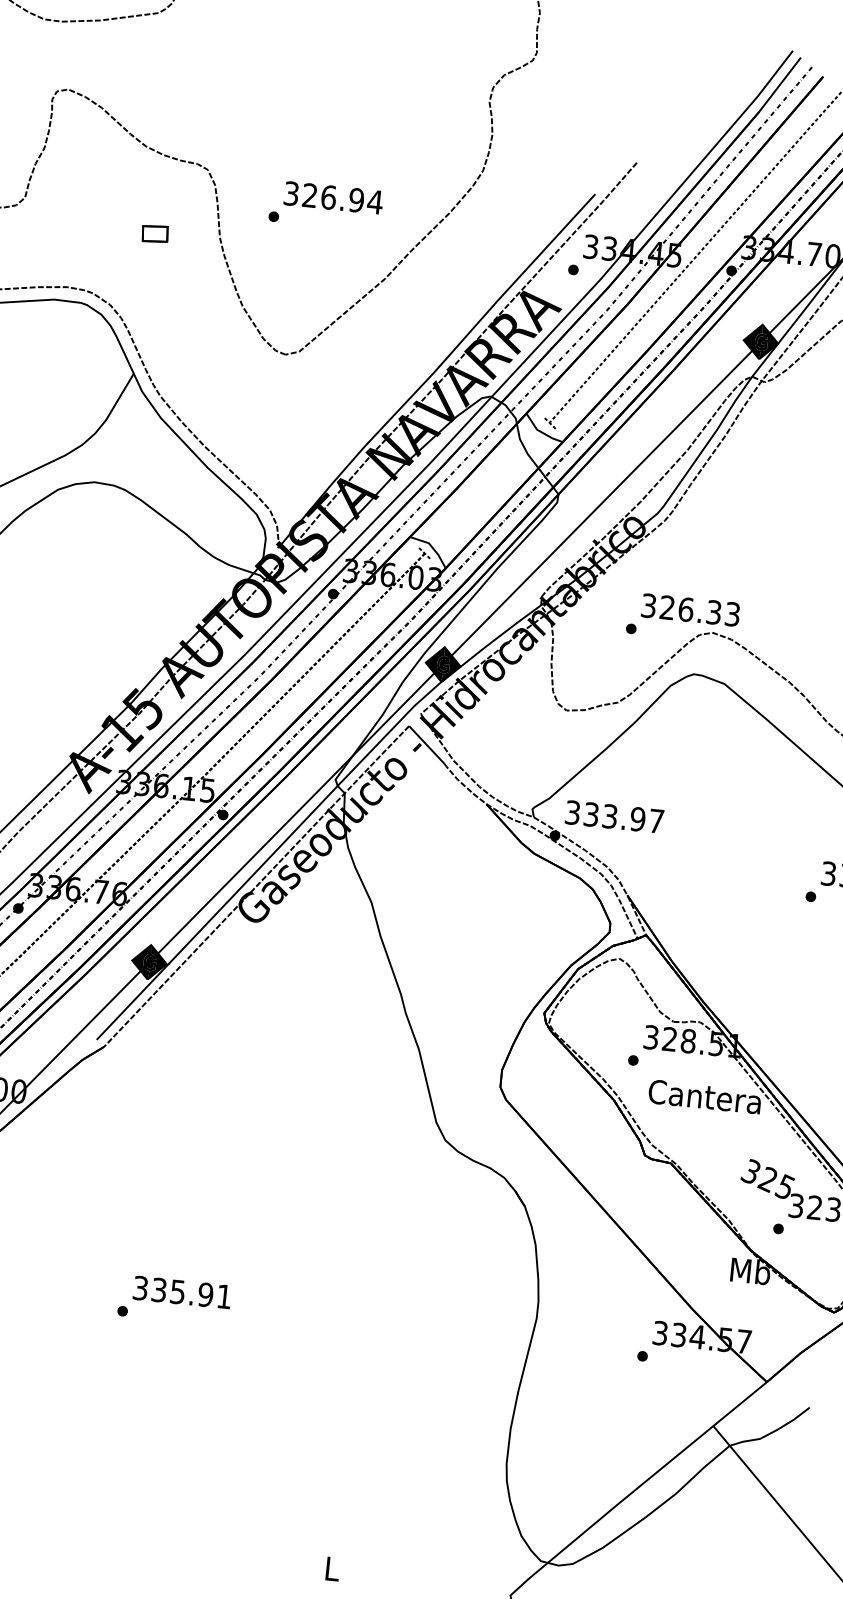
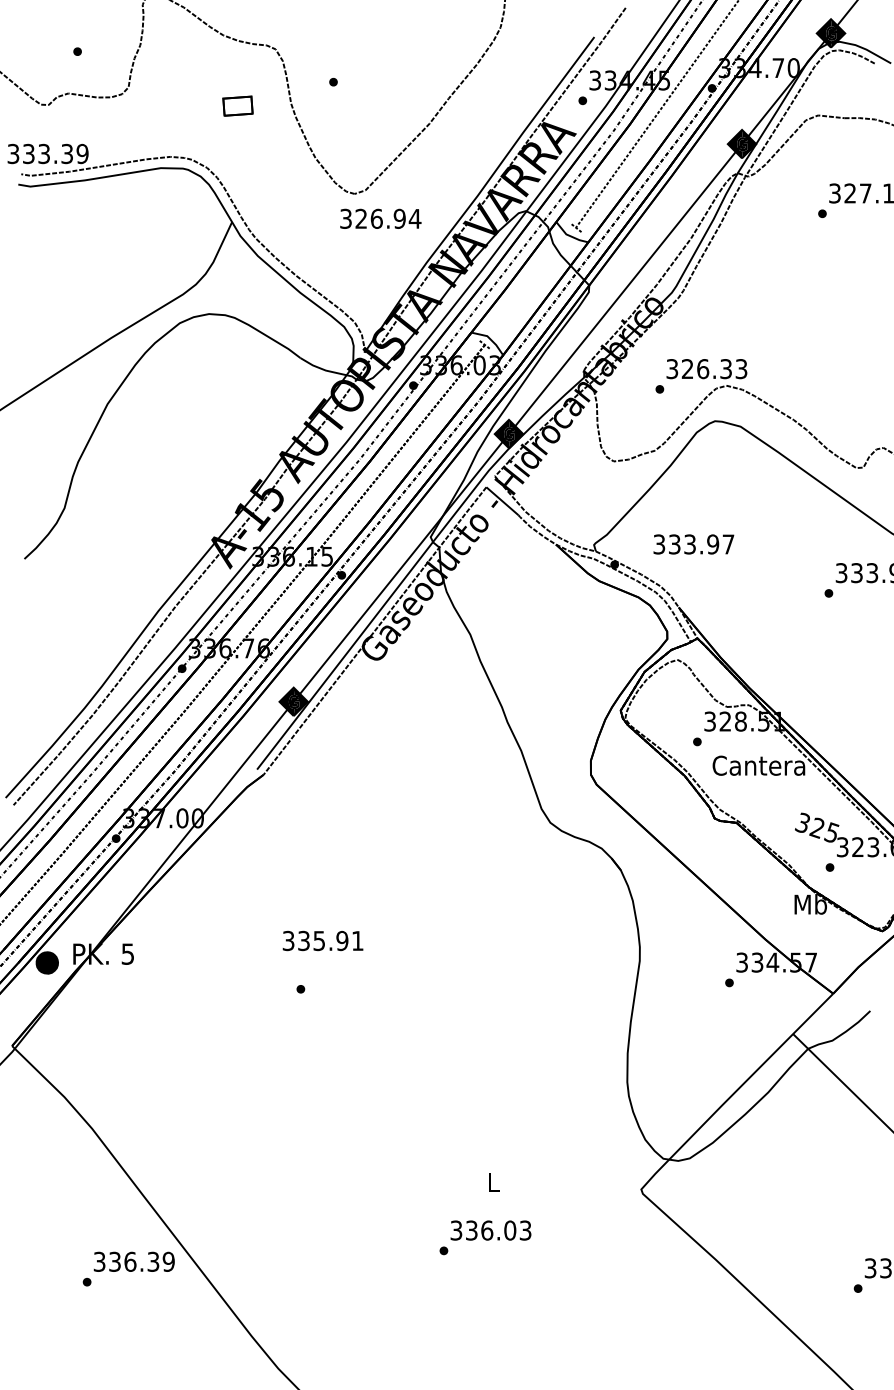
text: (333, 197) -> (380, 218), moved
part: (154, 233) -> (237, 105), size x1.4
text: (614, 816) -> (693, 544), moved
text: (181, 1291) -> (322, 940), moved

